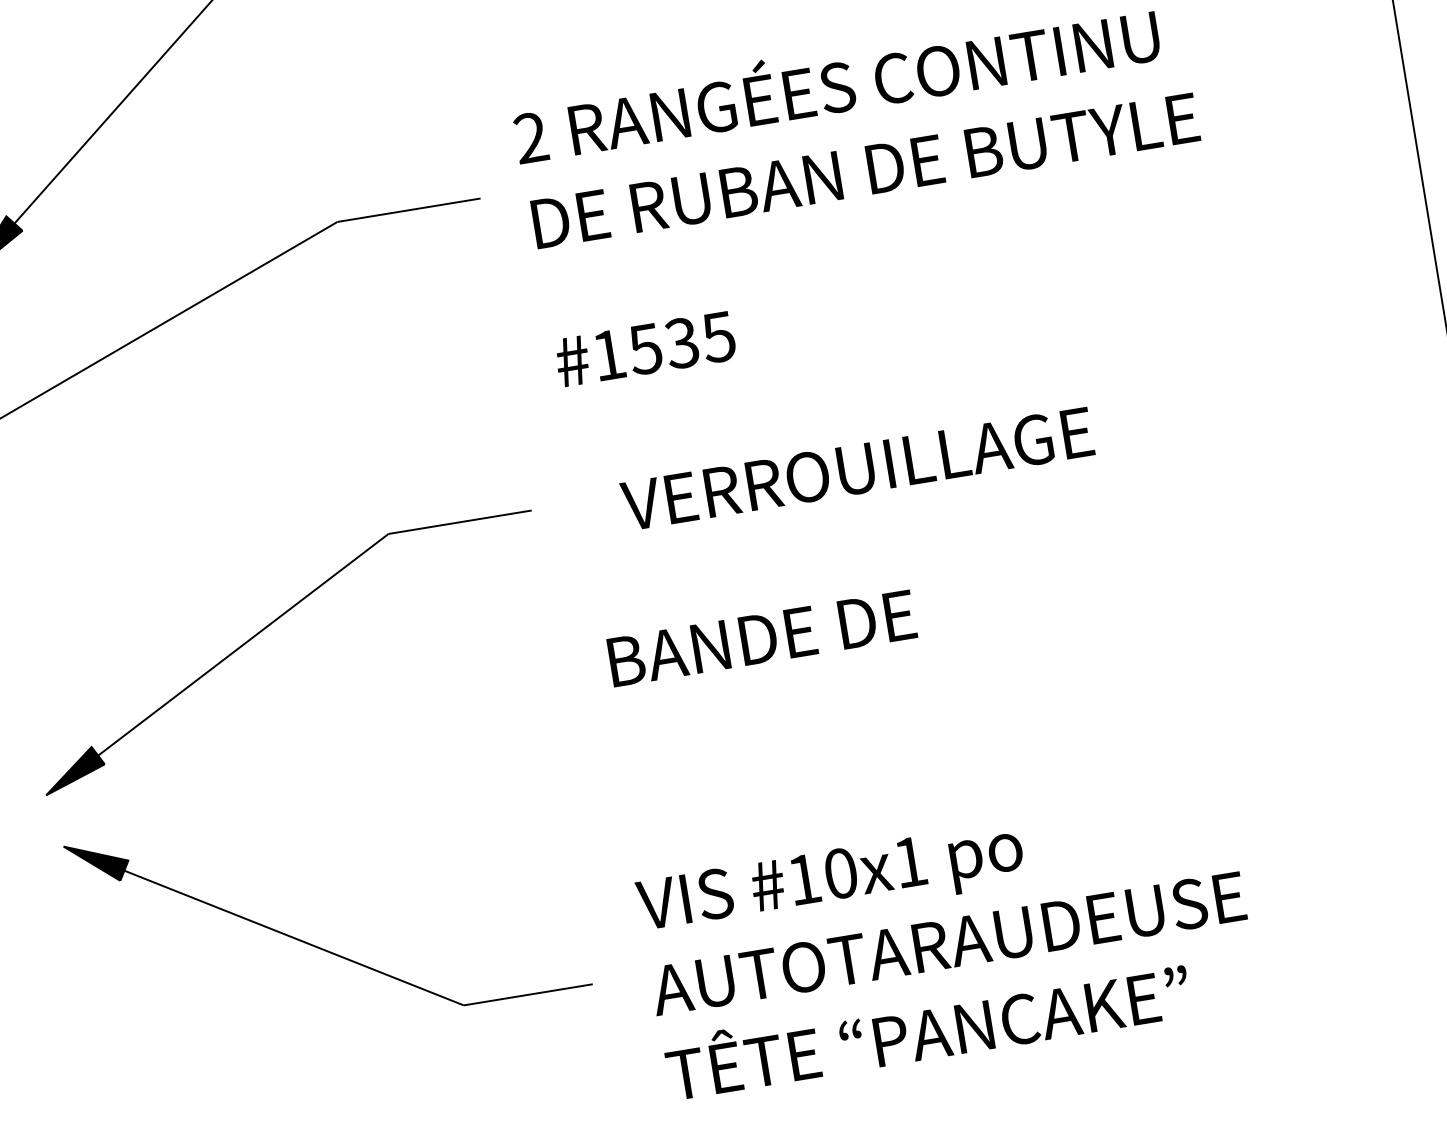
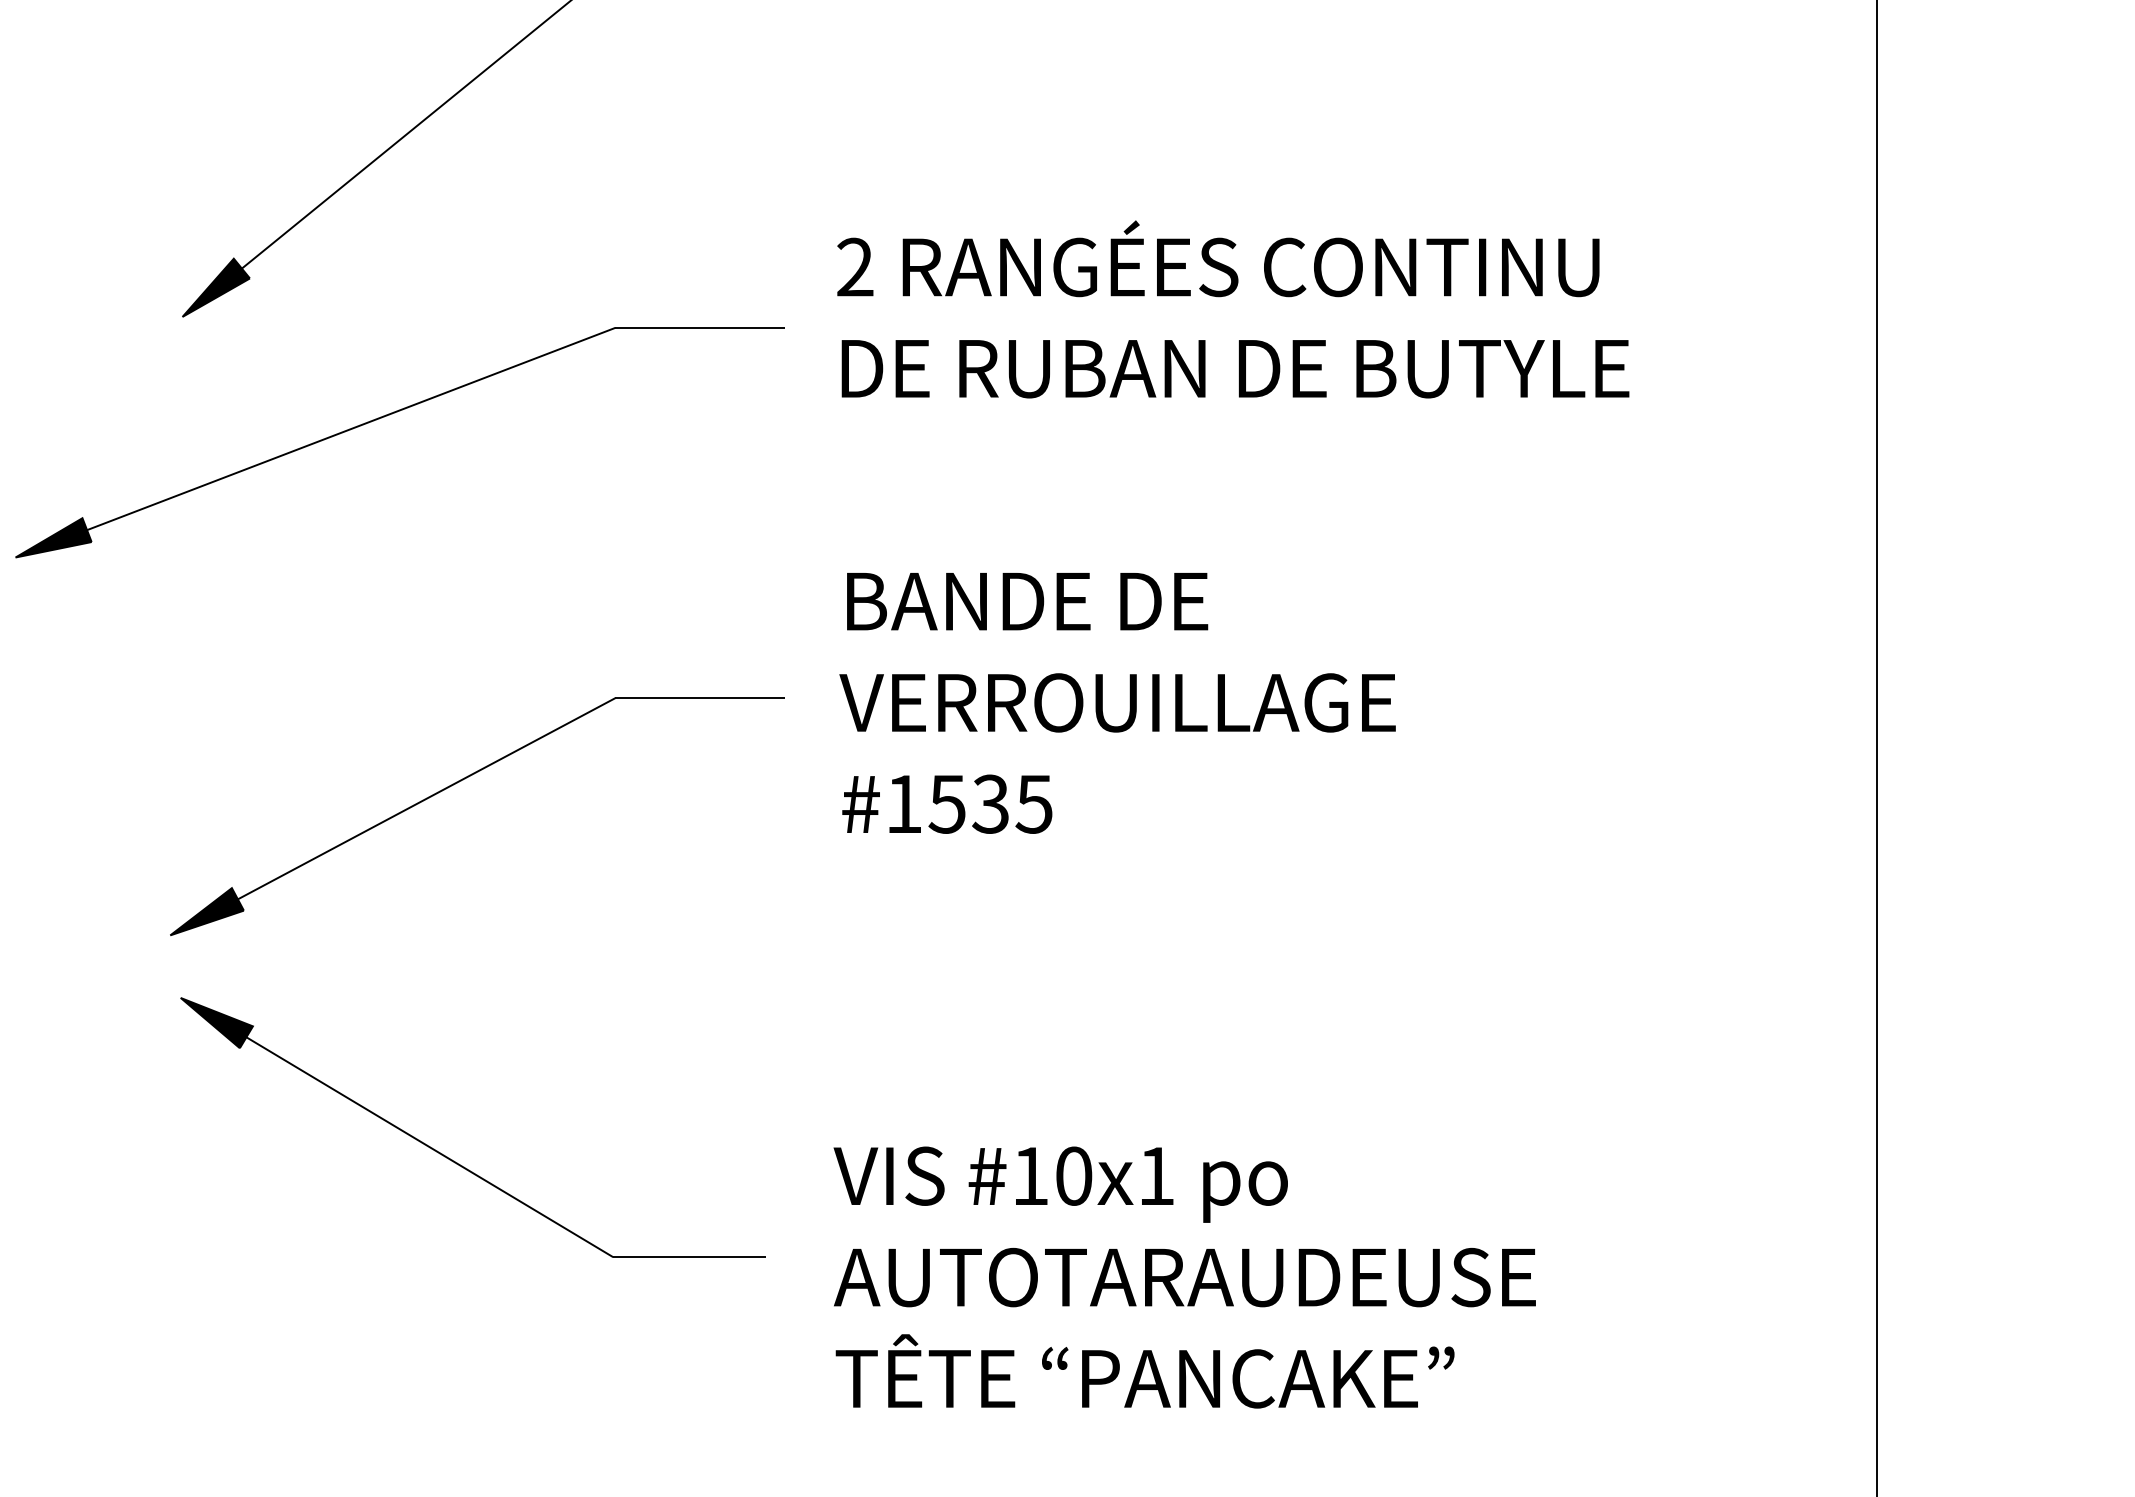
text: (645, 348) -> (947, 803), moved
text: (857, 468) -> (1117, 702), moved
text: (762, 638) -> (1027, 601), moved

